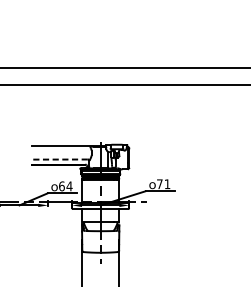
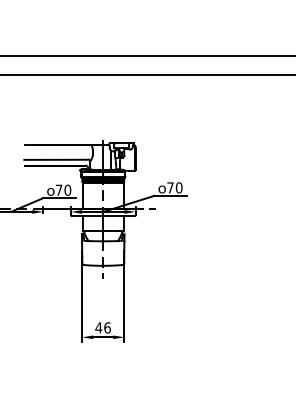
line: (58, 159) -> (55, 159), dashed -> solid
text: (166, 183) -> (178, 187), 71 -> 70
text: (65, 185) -> (63, 189), 64 -> 70

